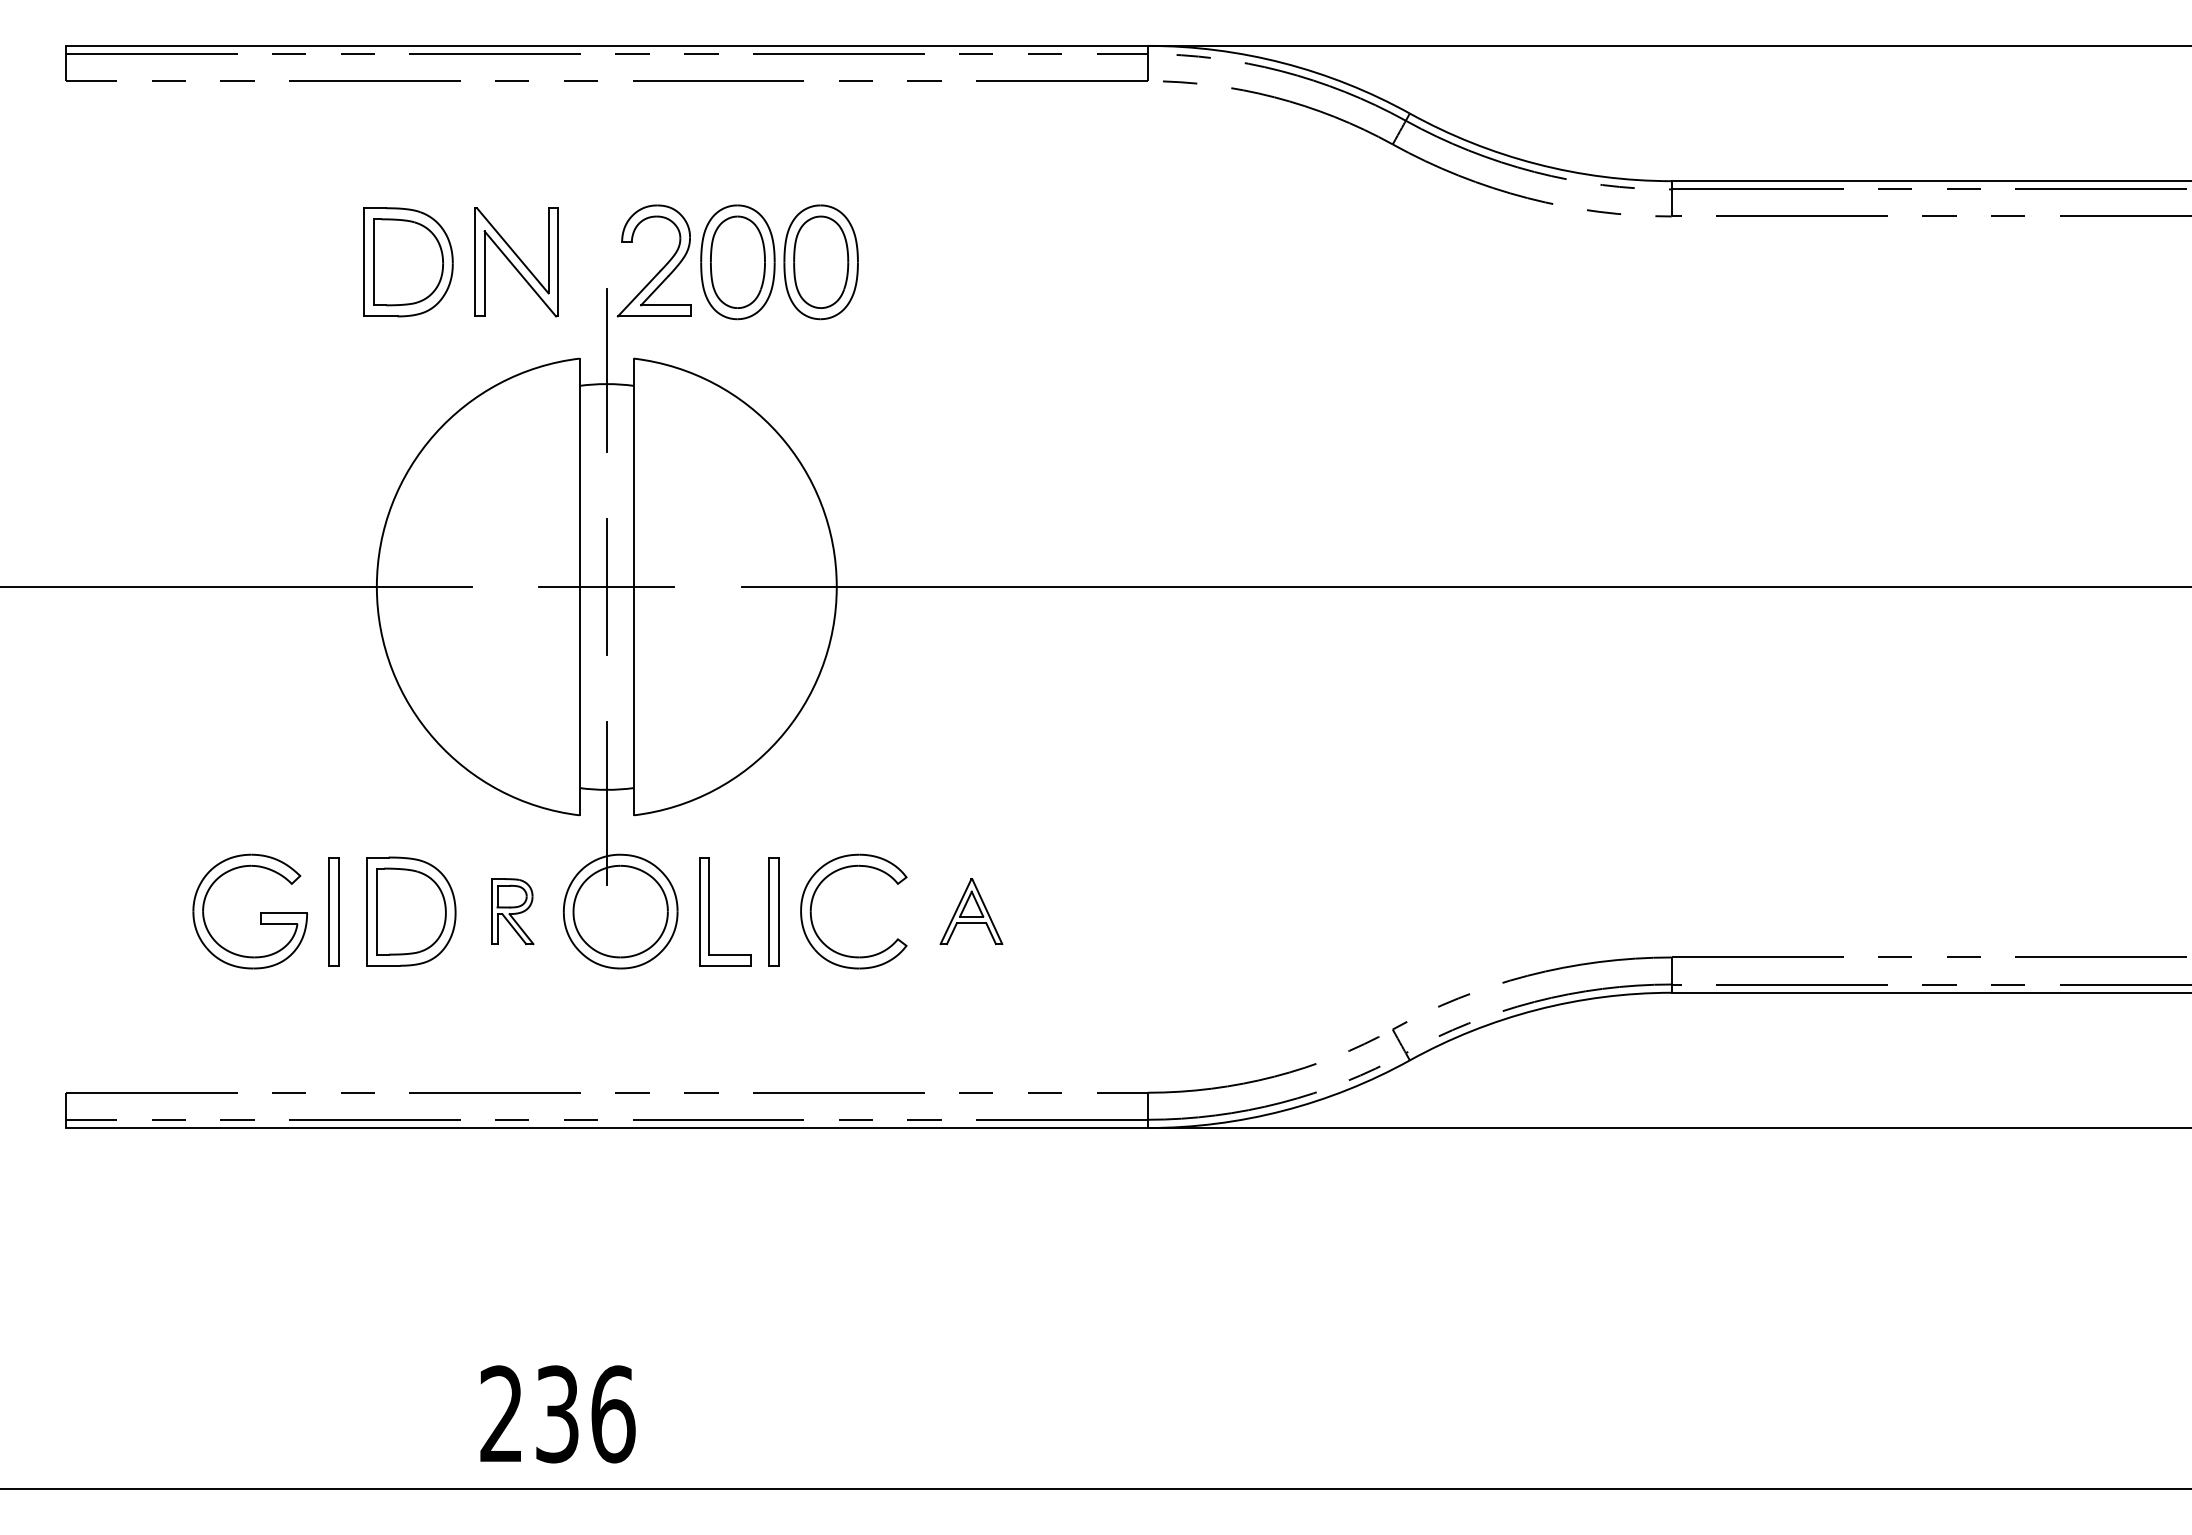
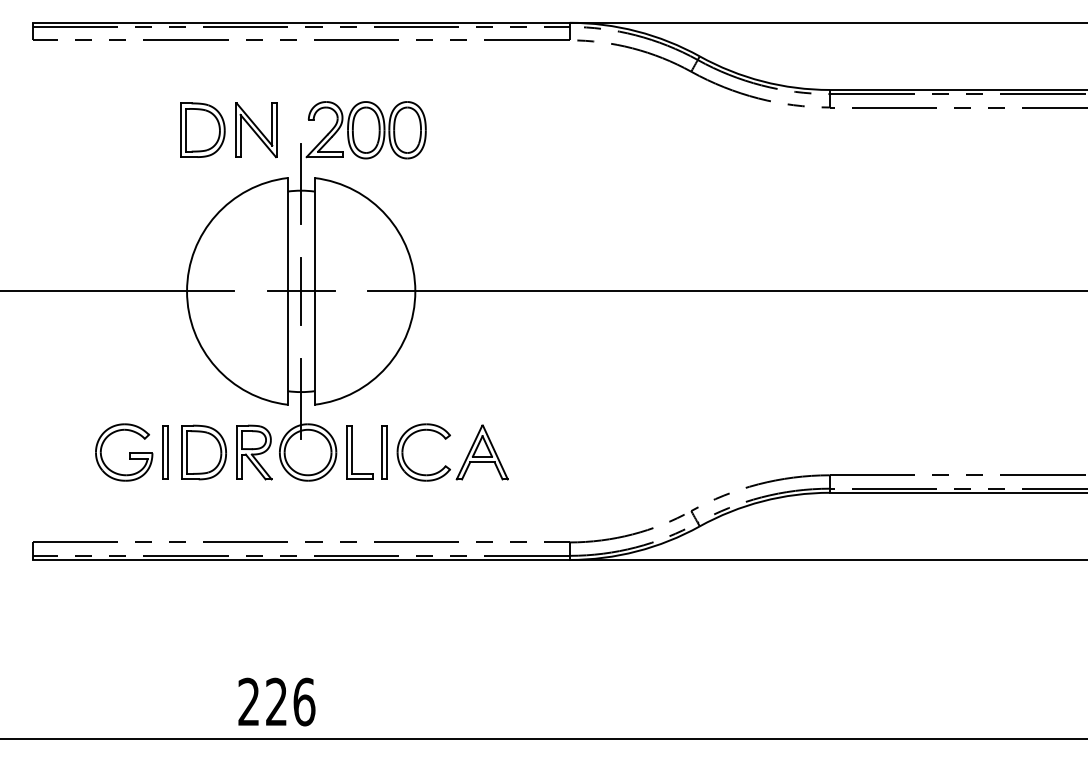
part: (512, 911) -> (254, 452), size x1.67
part: (970, 911) -> (481, 452), size x1.67
text: (557, 1415) -> (276, 702), 236 -> 226

